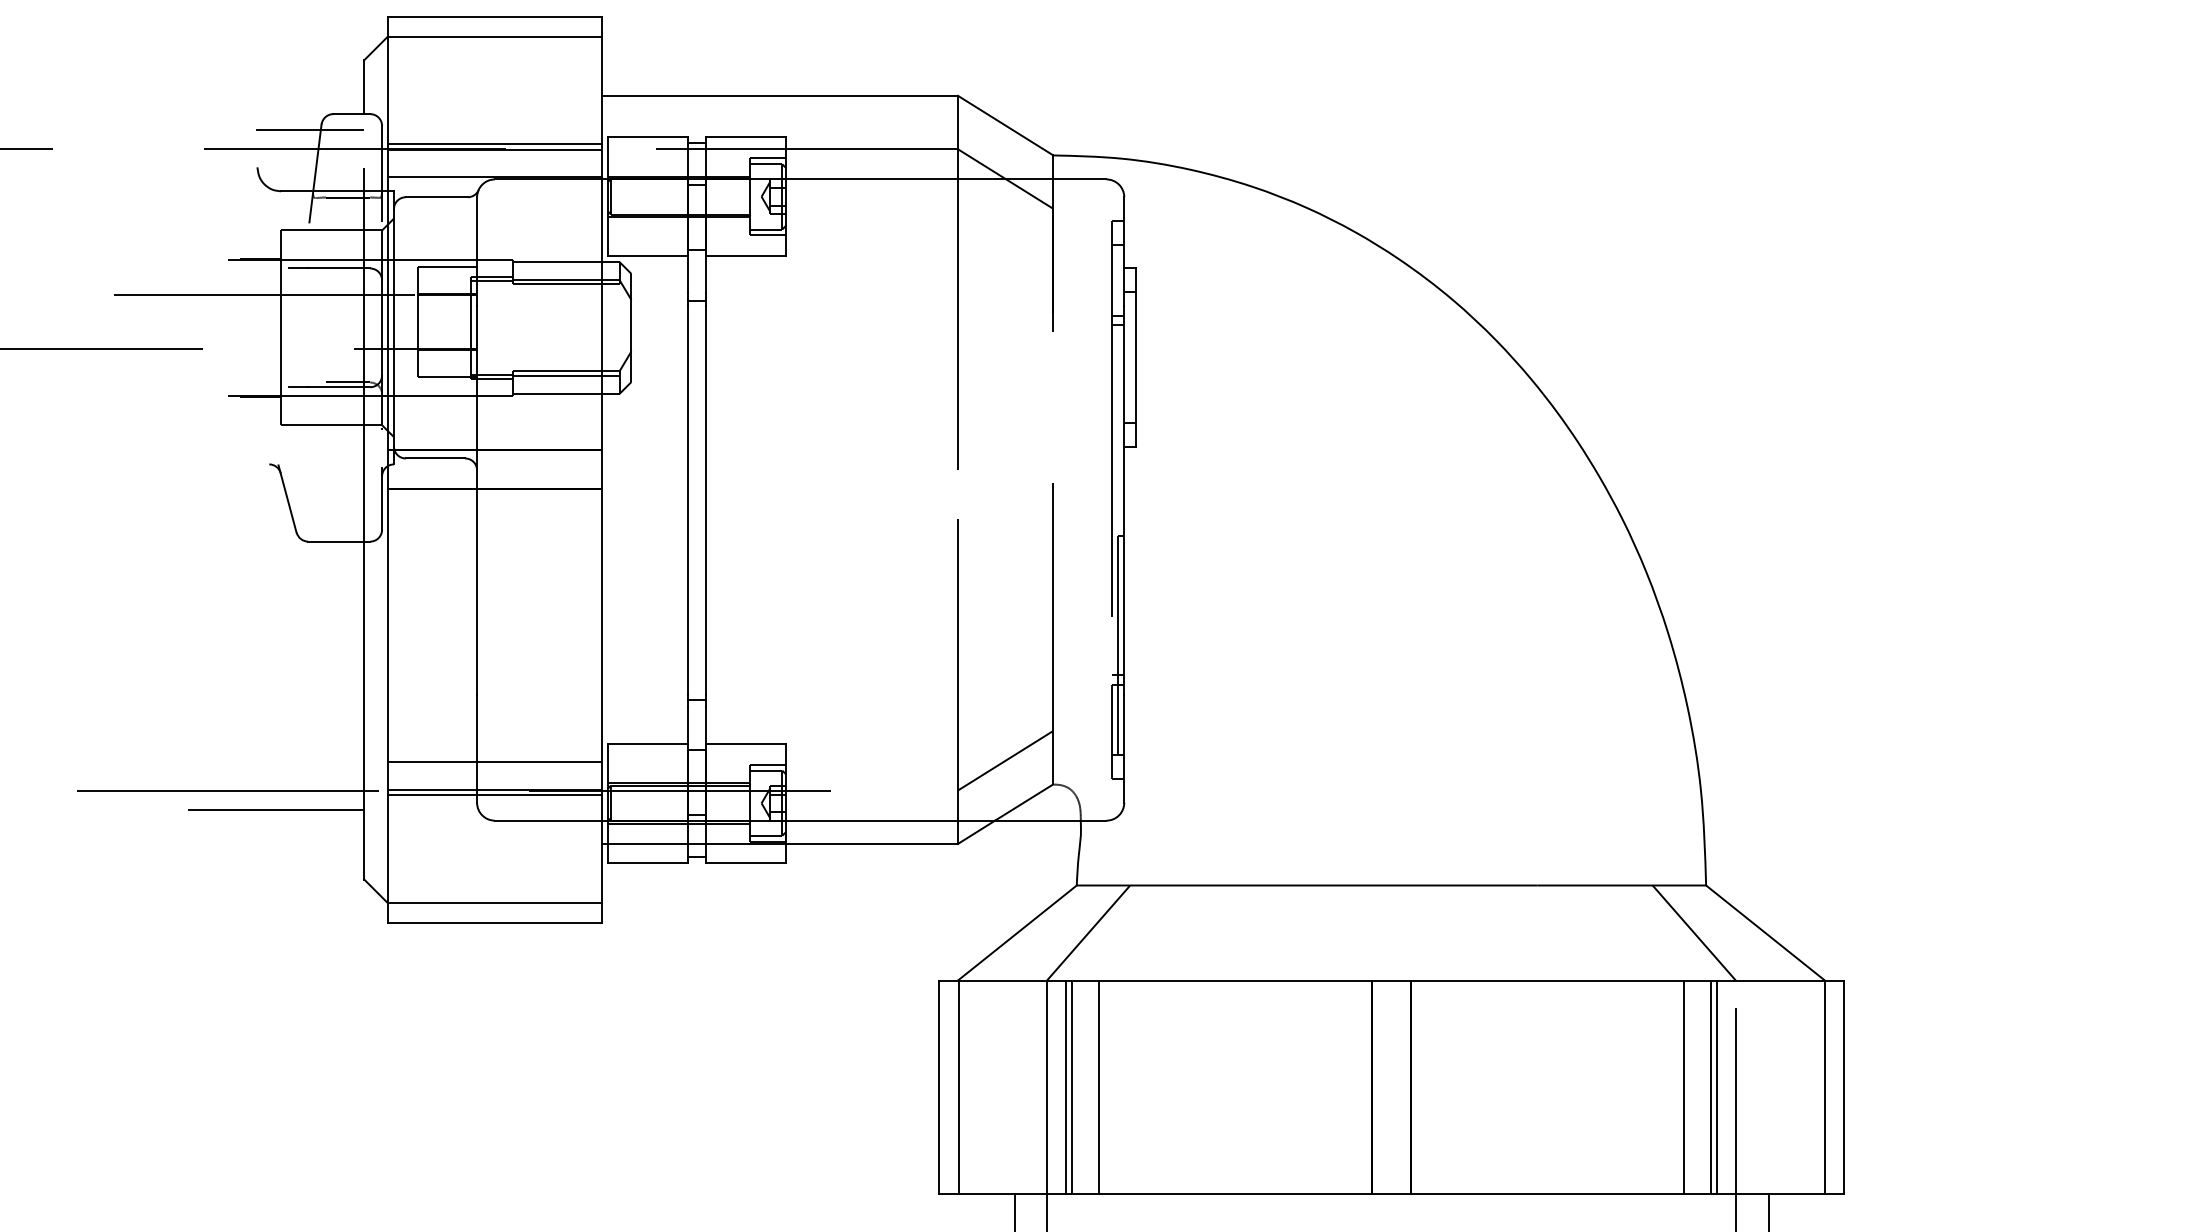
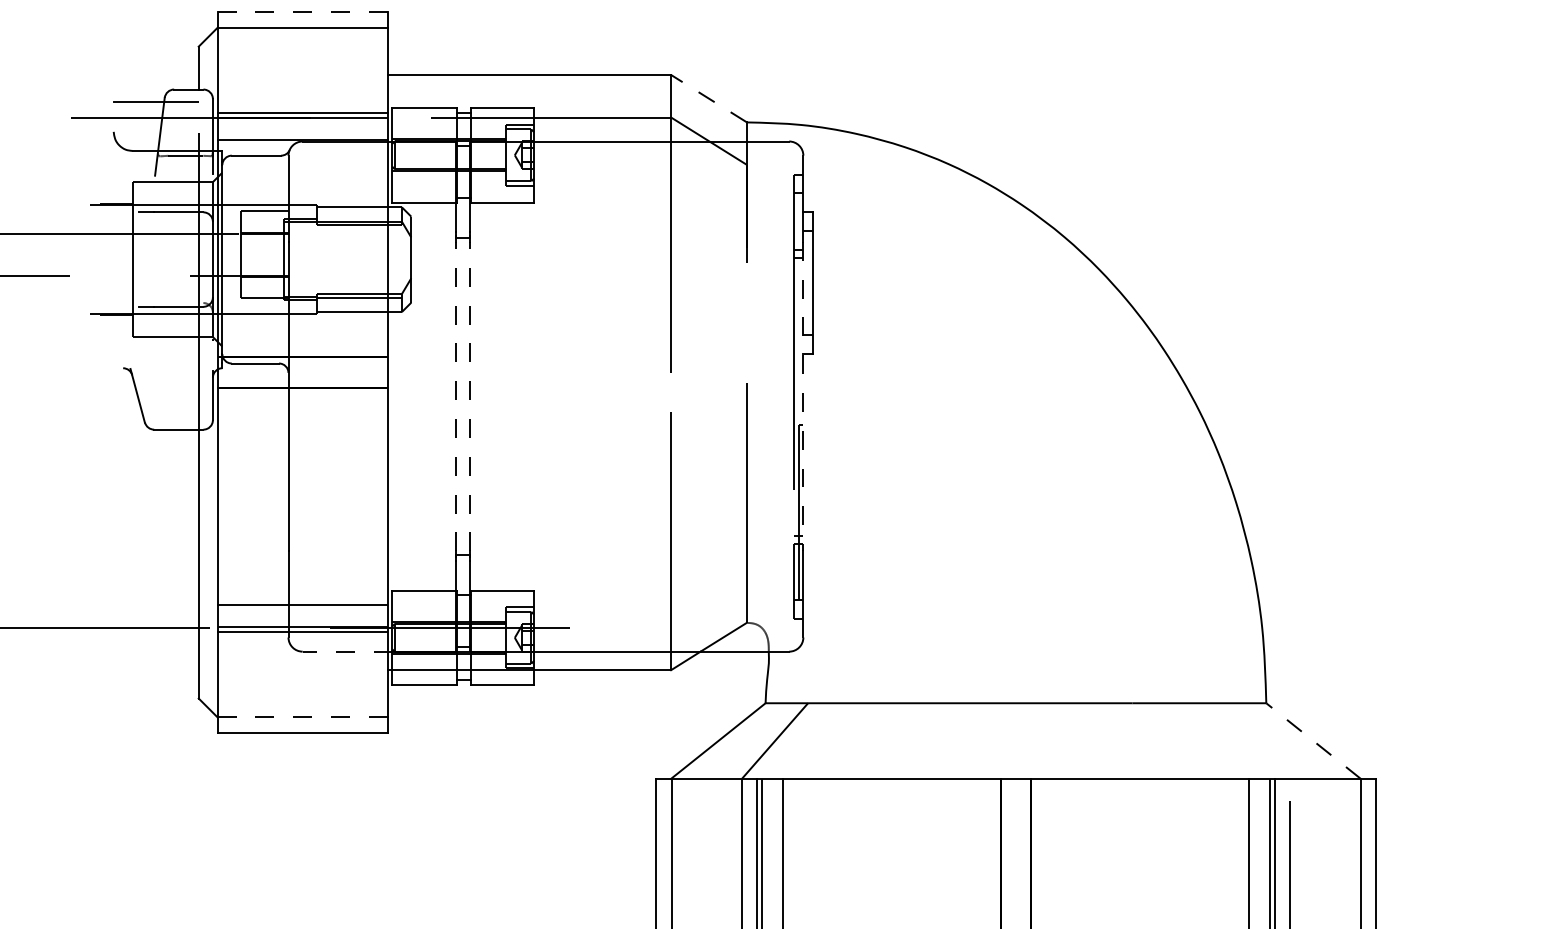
line: (494, 16) -> (302, 11), solid -> dashed
line: (1005, 125) -> (708, 98), solid -> dashed
line: (348, 382) -> (186, 303), removed
line: (687, 500) -> (455, 396), solid -> dashed
line: (705, 500) -> (470, 396), solid -> dashed
line: (1124, 500) -> (803, 396), solid -> dashed
line: (1005, 760) -> (708, 603), removed
line: (276, 809) -> (128, 642), removed
line: (550, 820) -> (346, 651), solid -> dashed
line: (494, 902) -> (302, 716), solid -> dashed
line: (1693, 932) -> (1256, 740), removed
line: (1765, 932) -> (1313, 740), solid -> dashed

